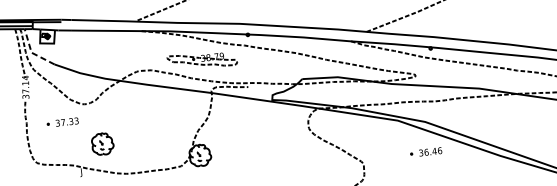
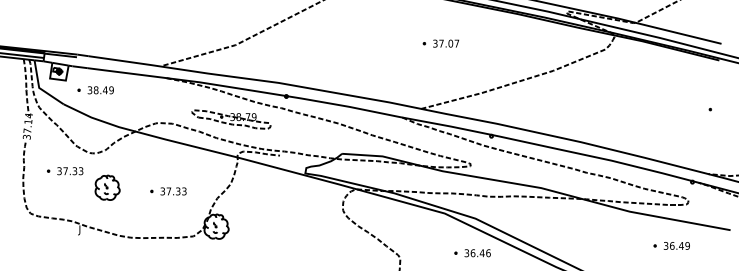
part: (80, 49) -> (95, 90), added
line: (31, 52) -> (39, 87), dashed -> solid
part: (154, 129) -> (168, 191), added
part: (102, 143) -> (107, 187), moved

